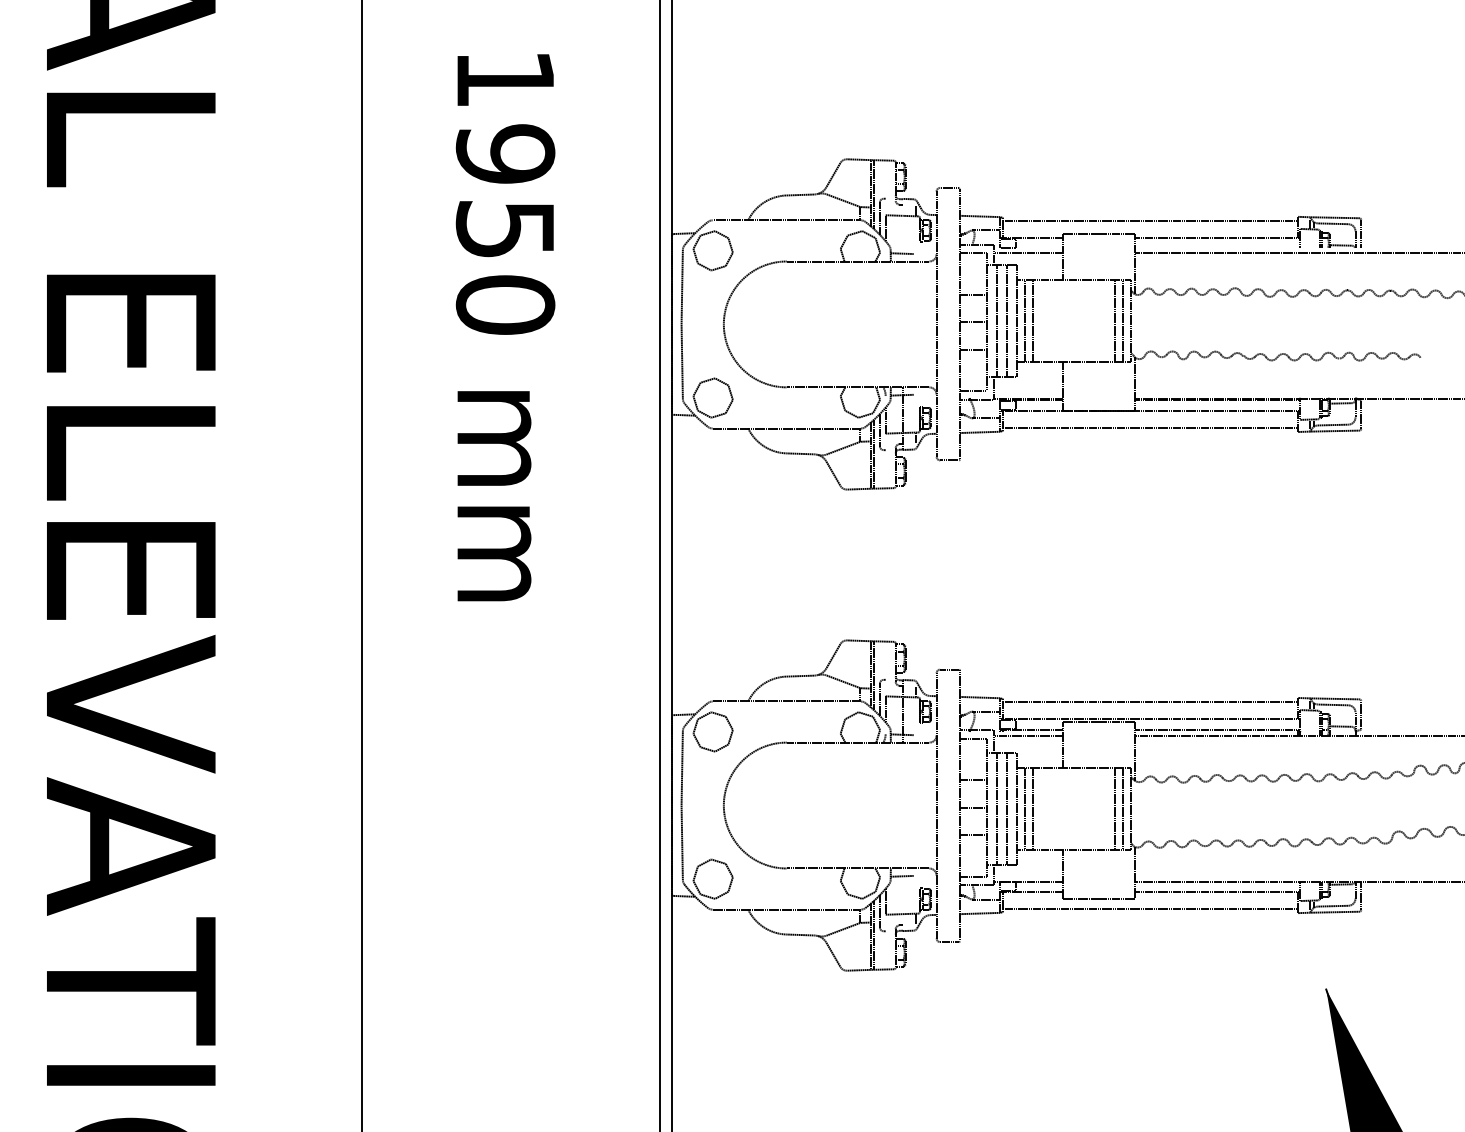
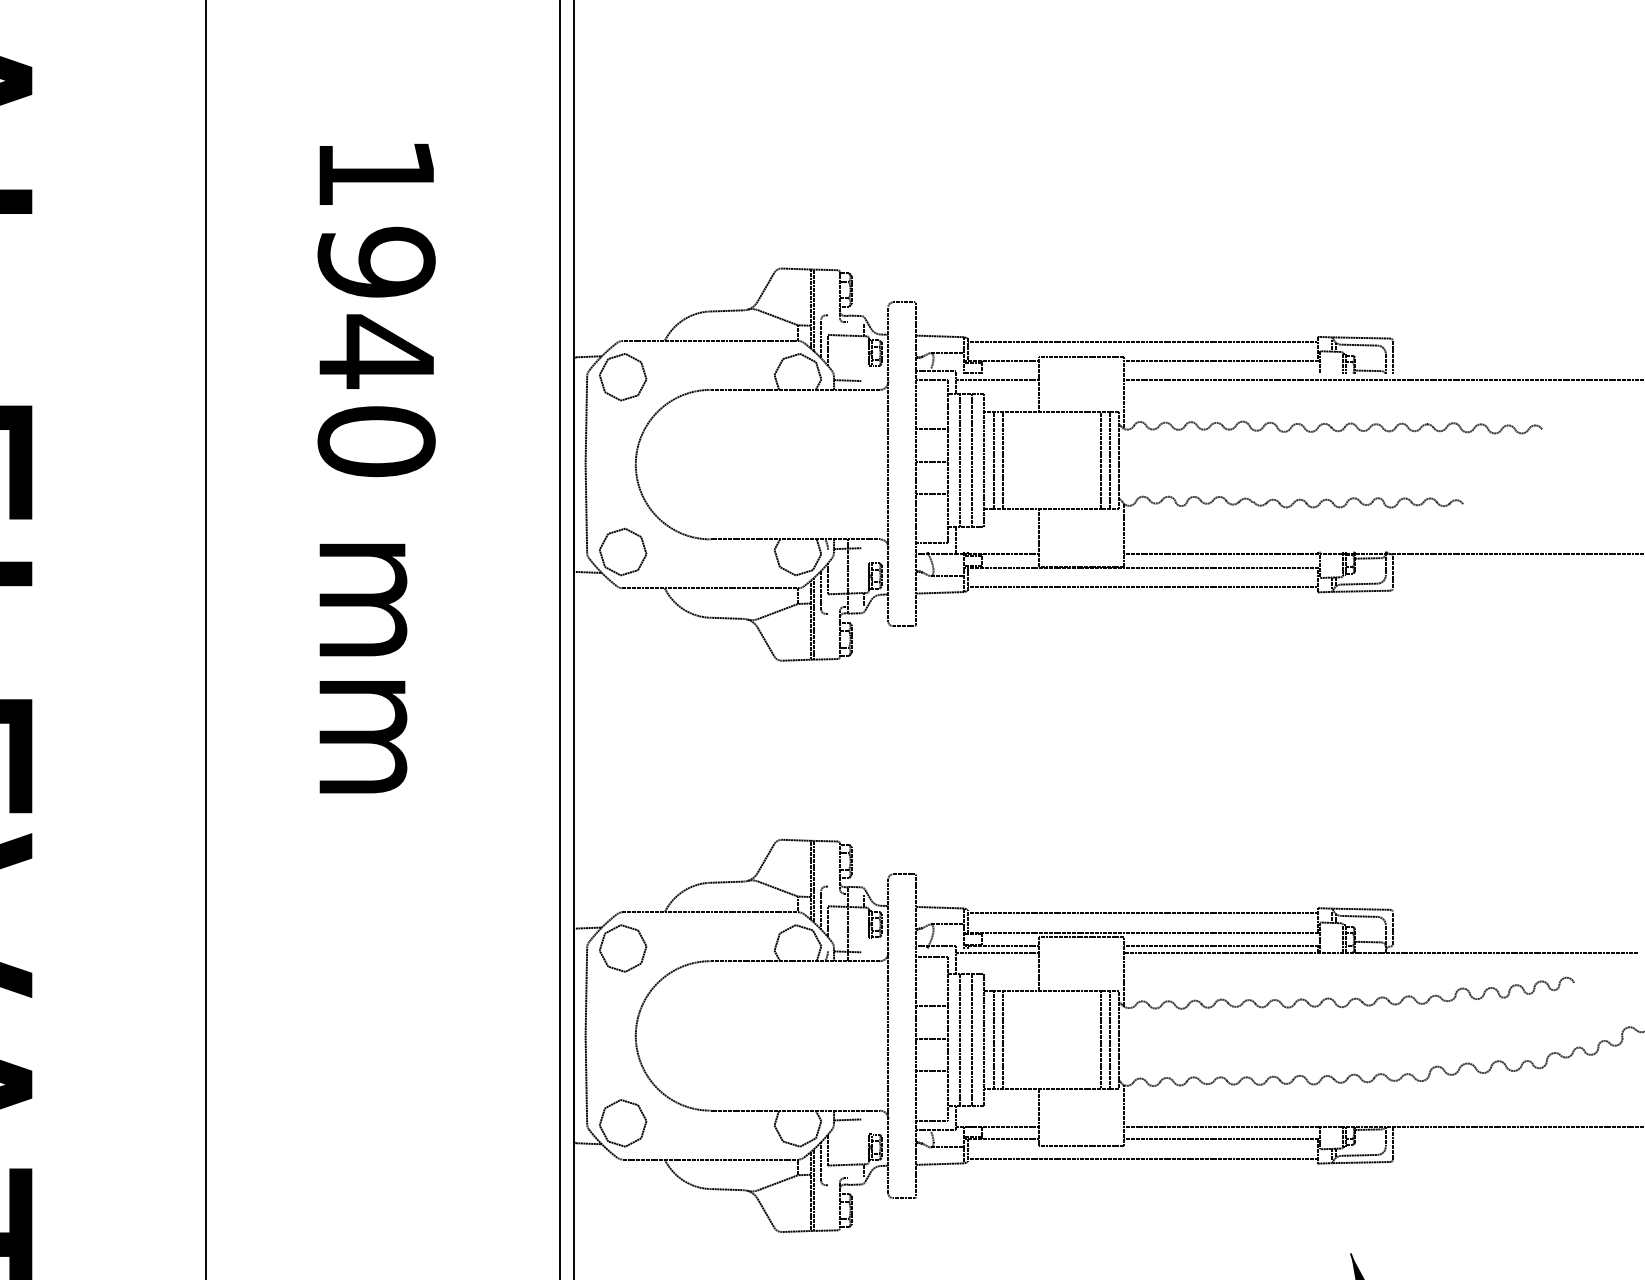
text: (504, 228) -> (375, 350), 1950 -> 1940

